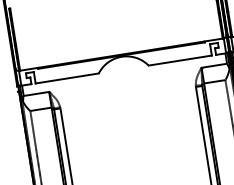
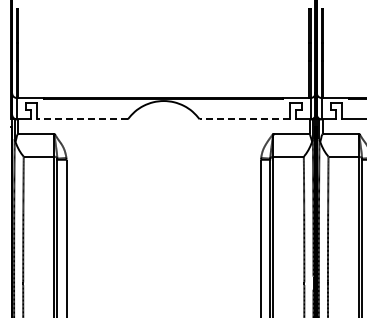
line: (179, 60) -> (244, 119), solid -> dashed
line: (67, 78) -> (82, 119), solid -> dashed

